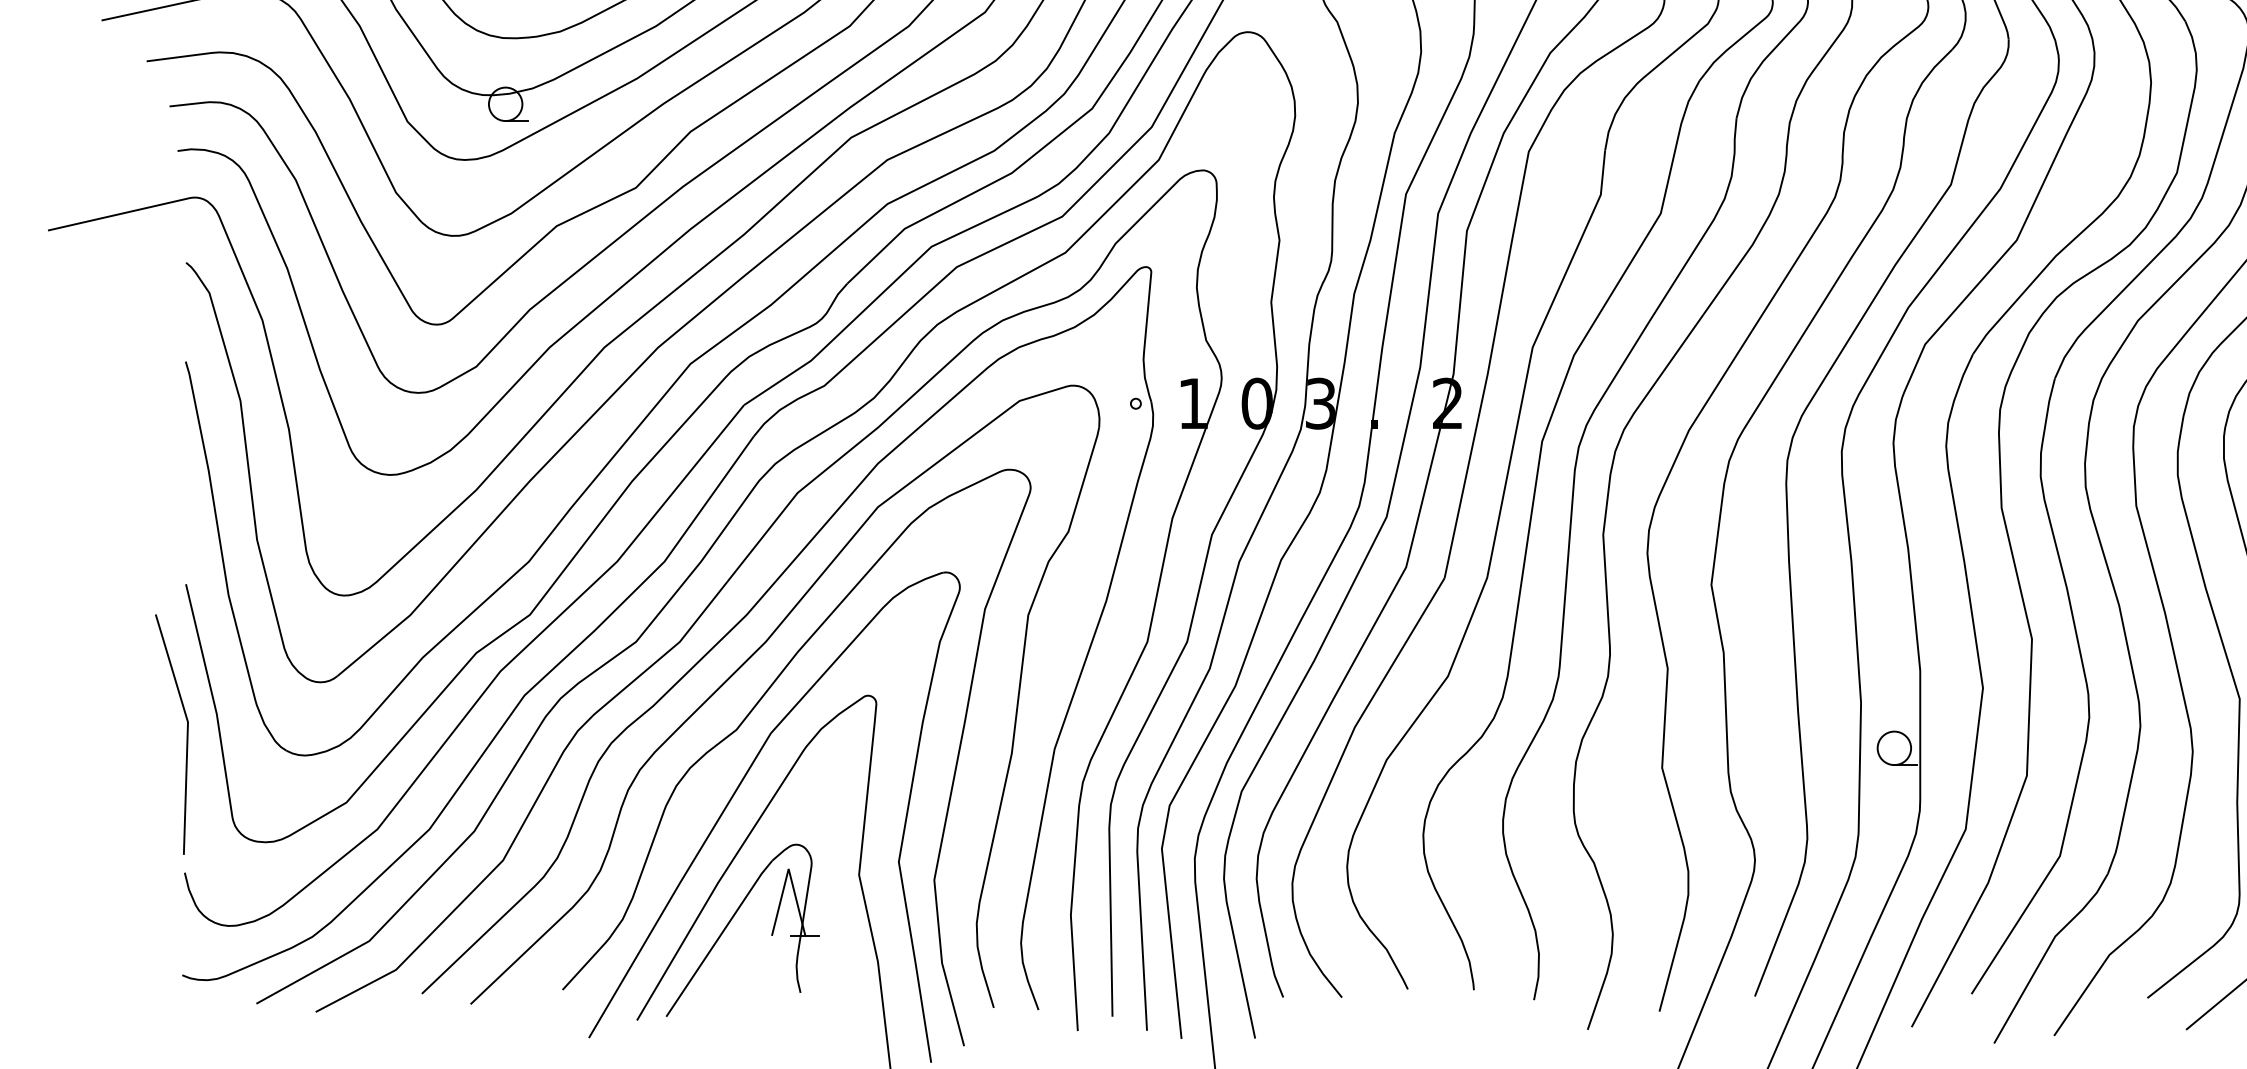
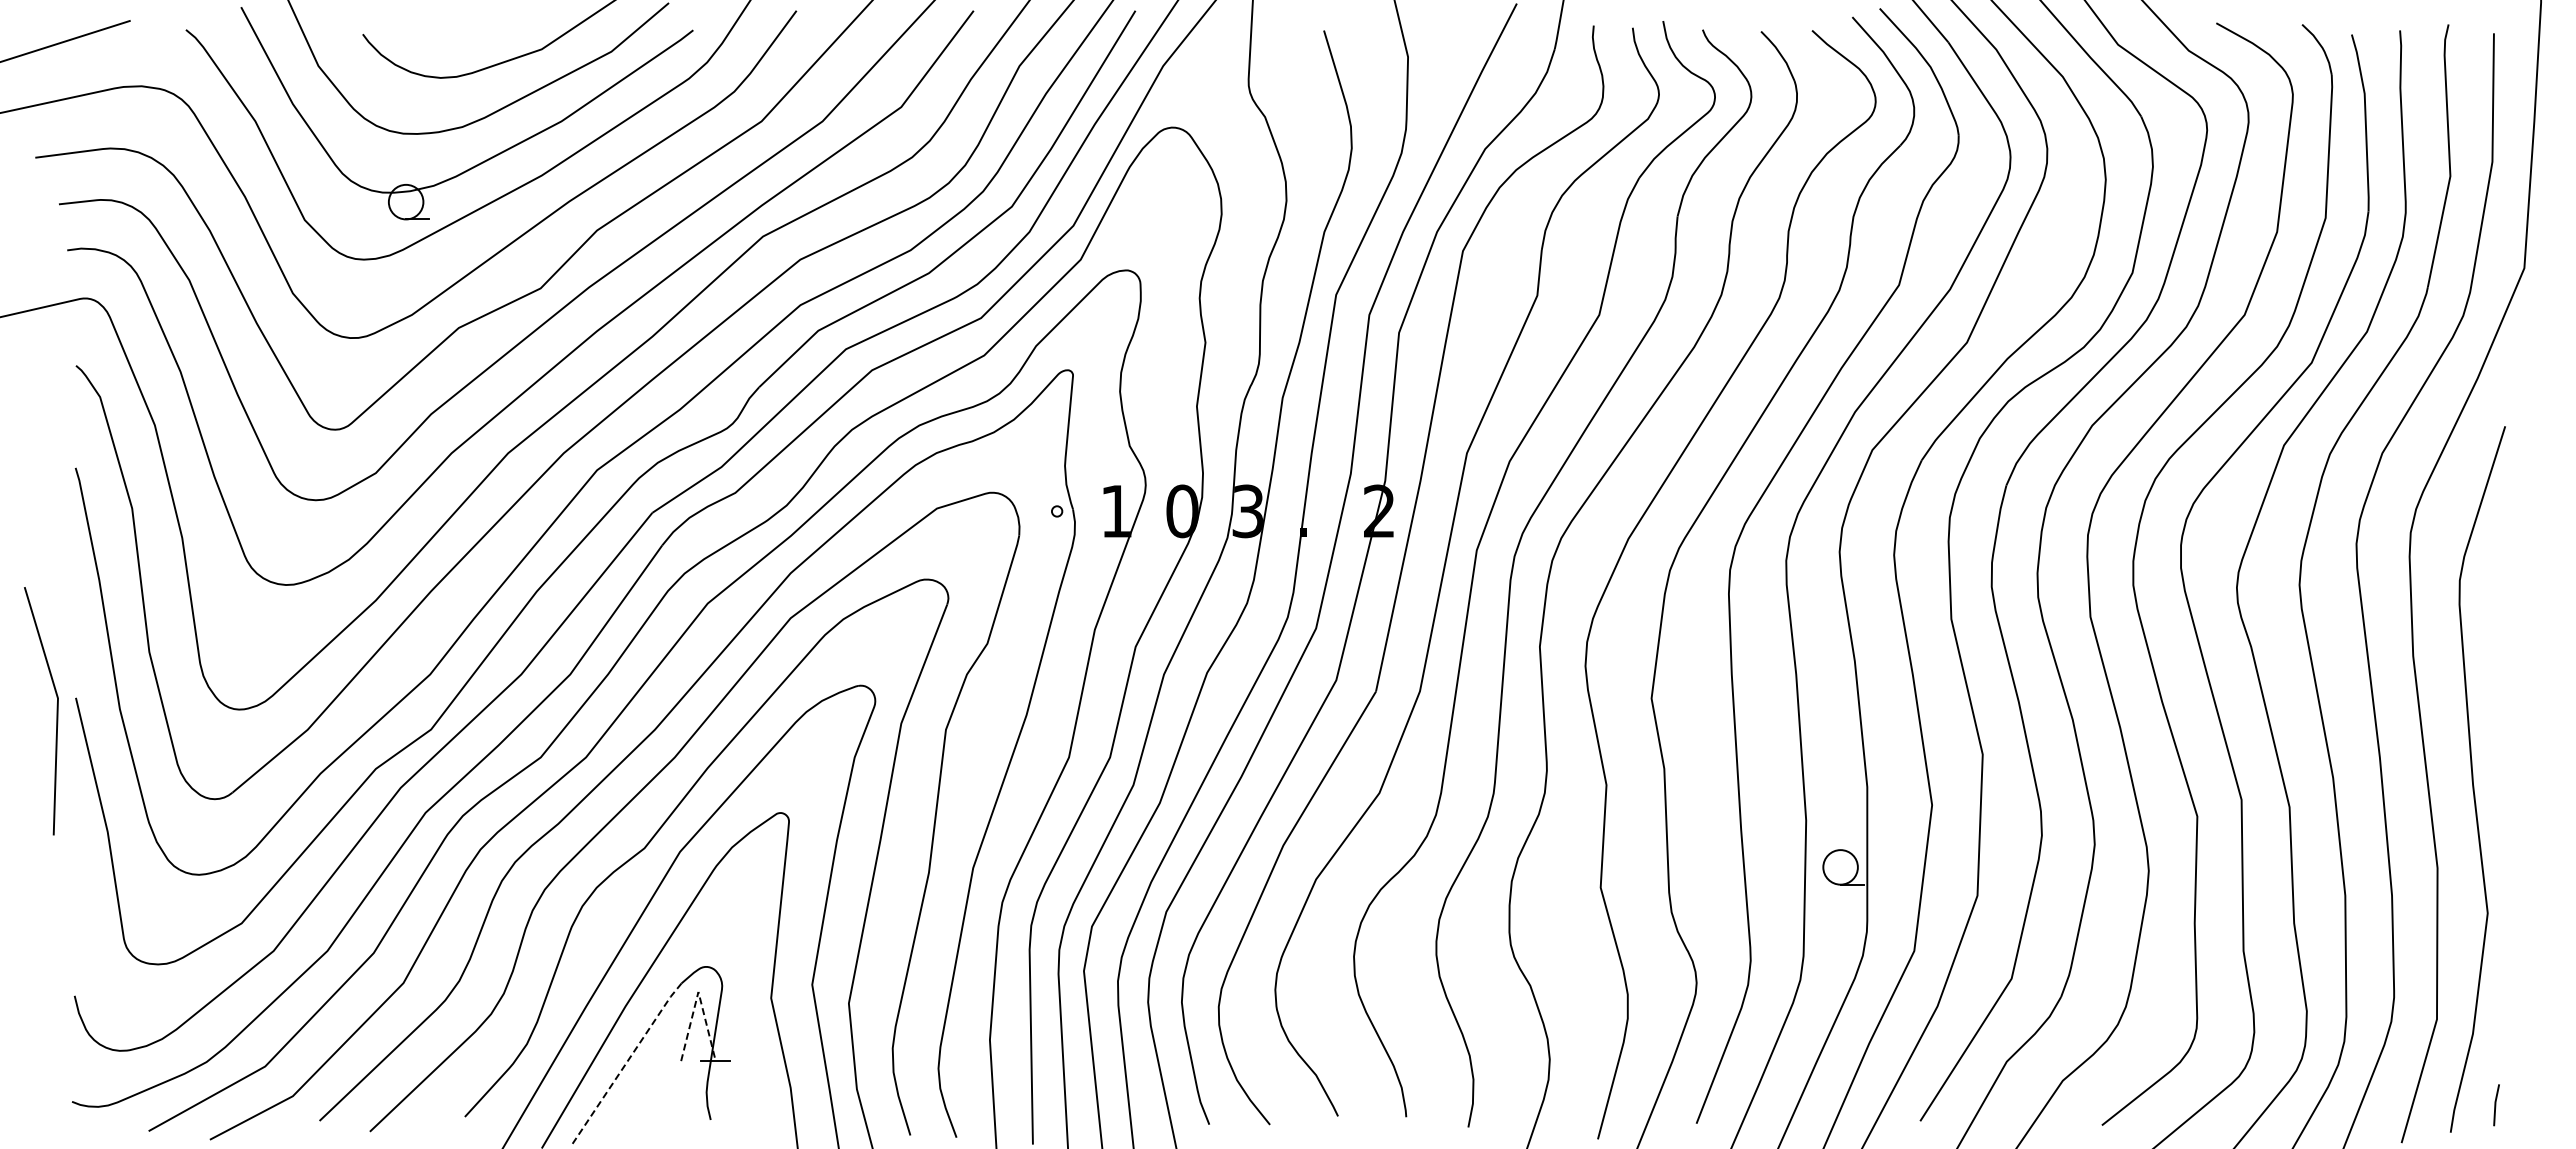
line: (186, 734) -> (56, 711), moved
line: (788, 868) -> (698, 991), solid -> dashed
line: (719, 938) -> (626, 1063), solid -> dashed

